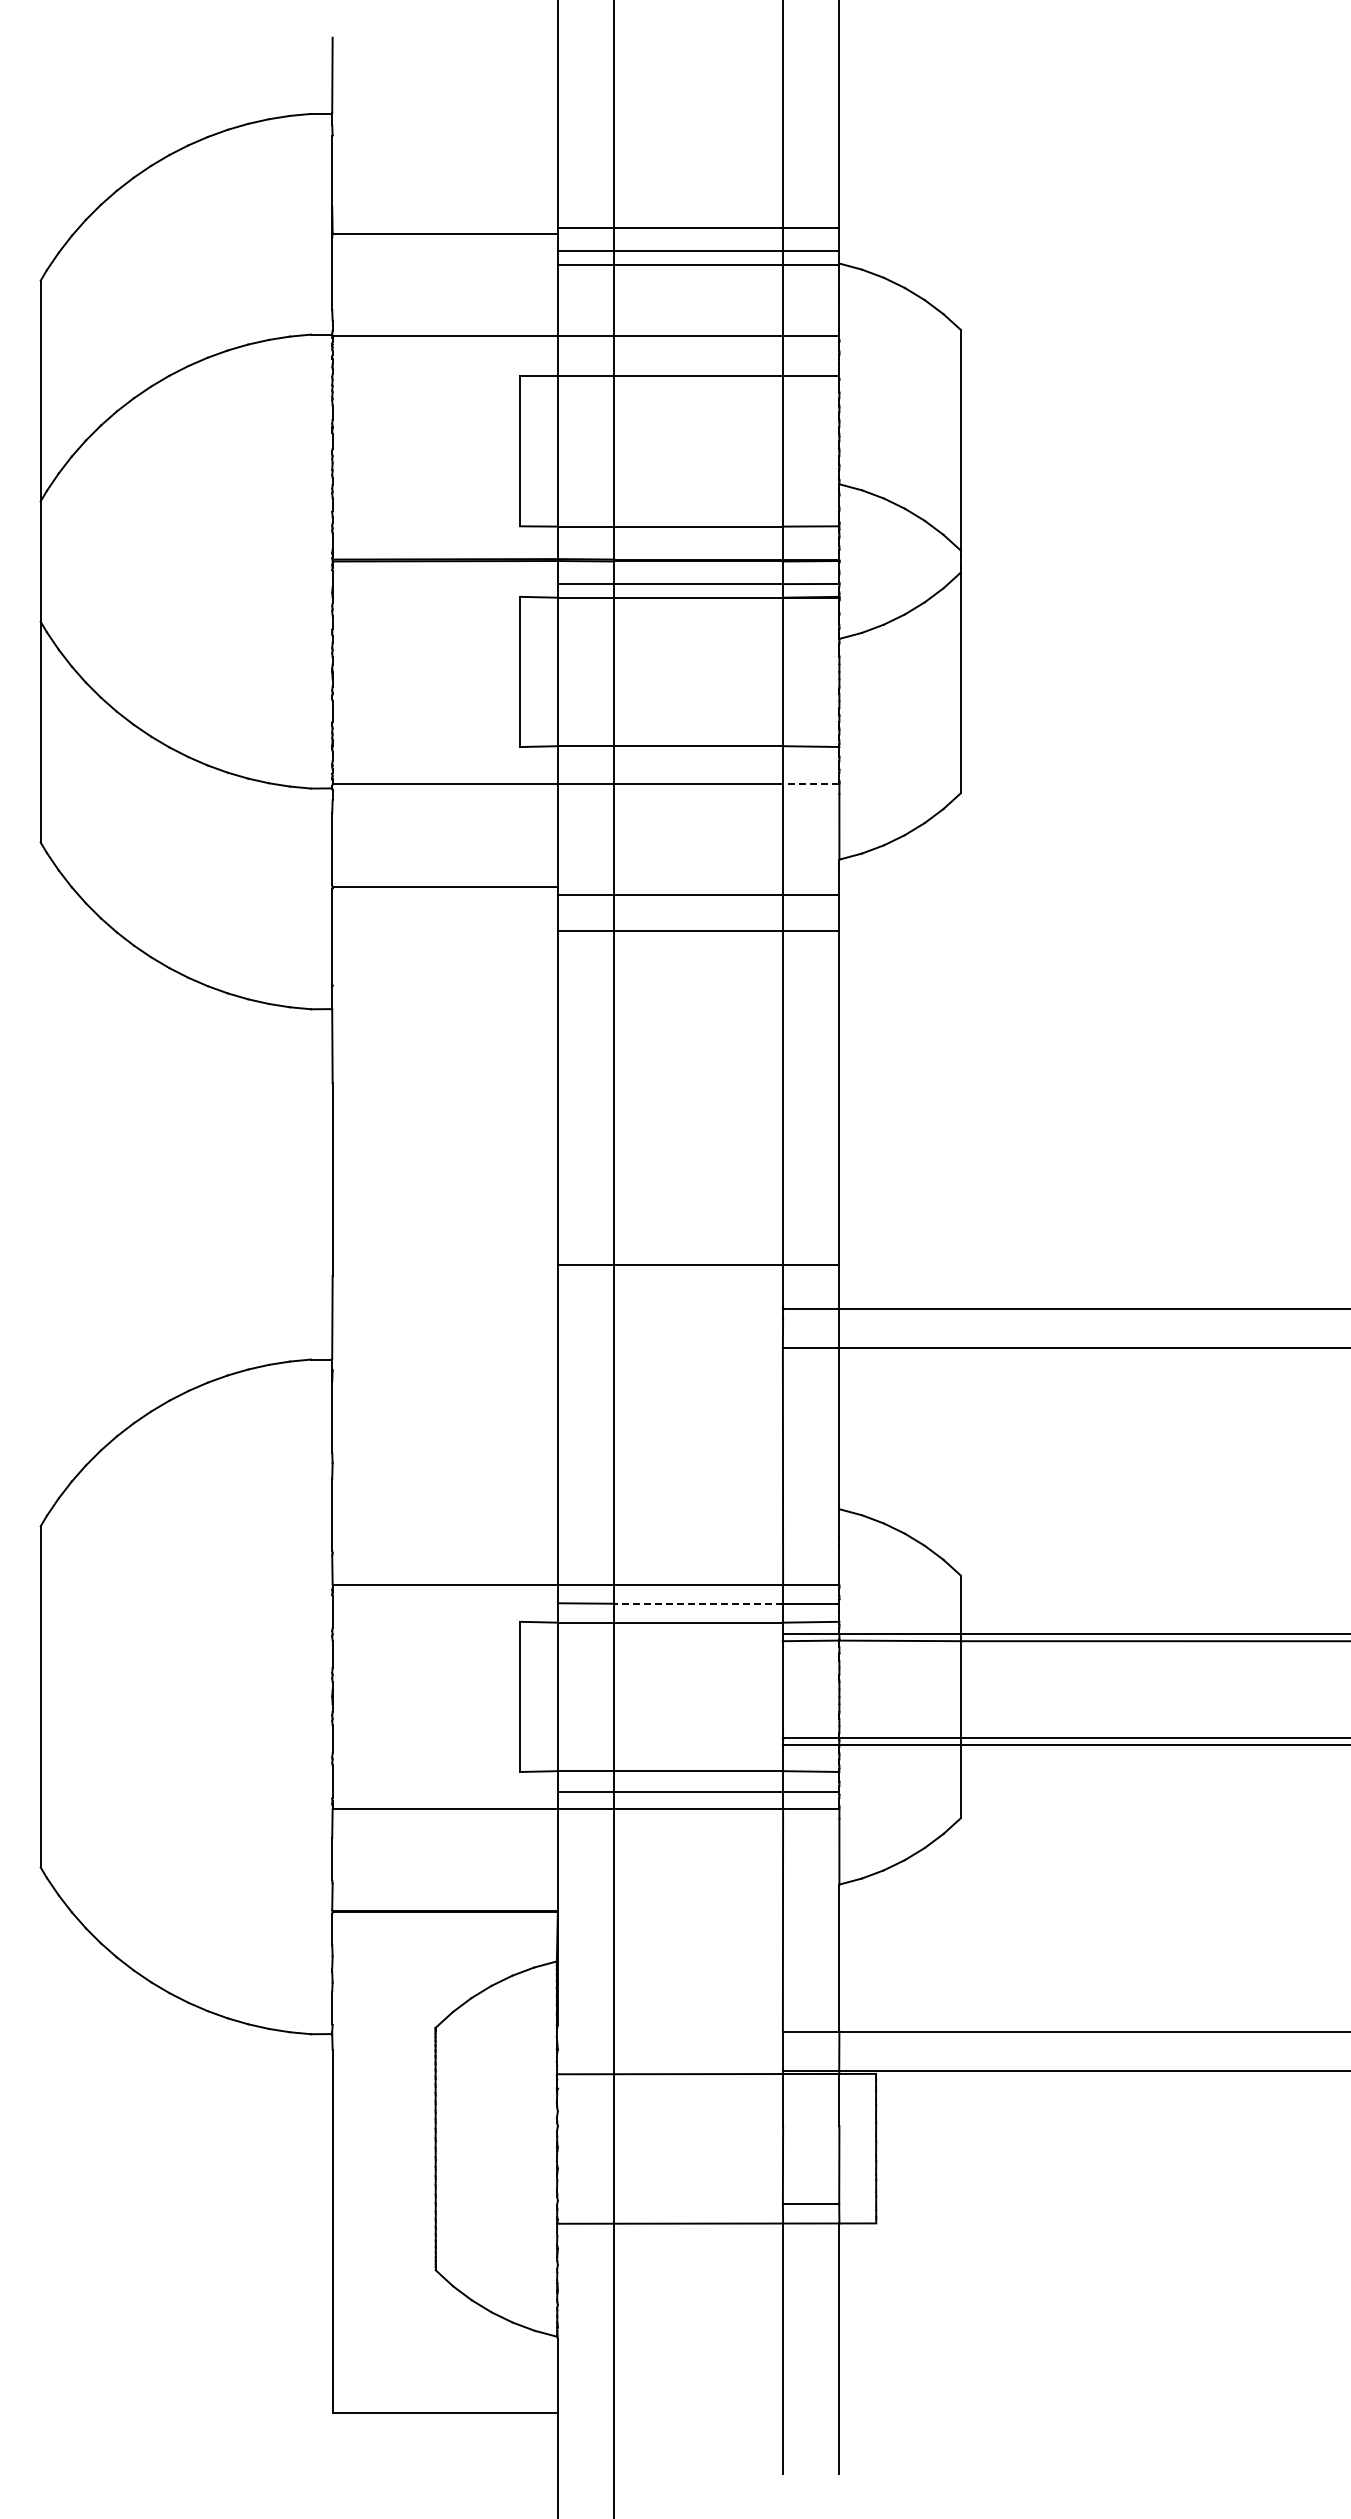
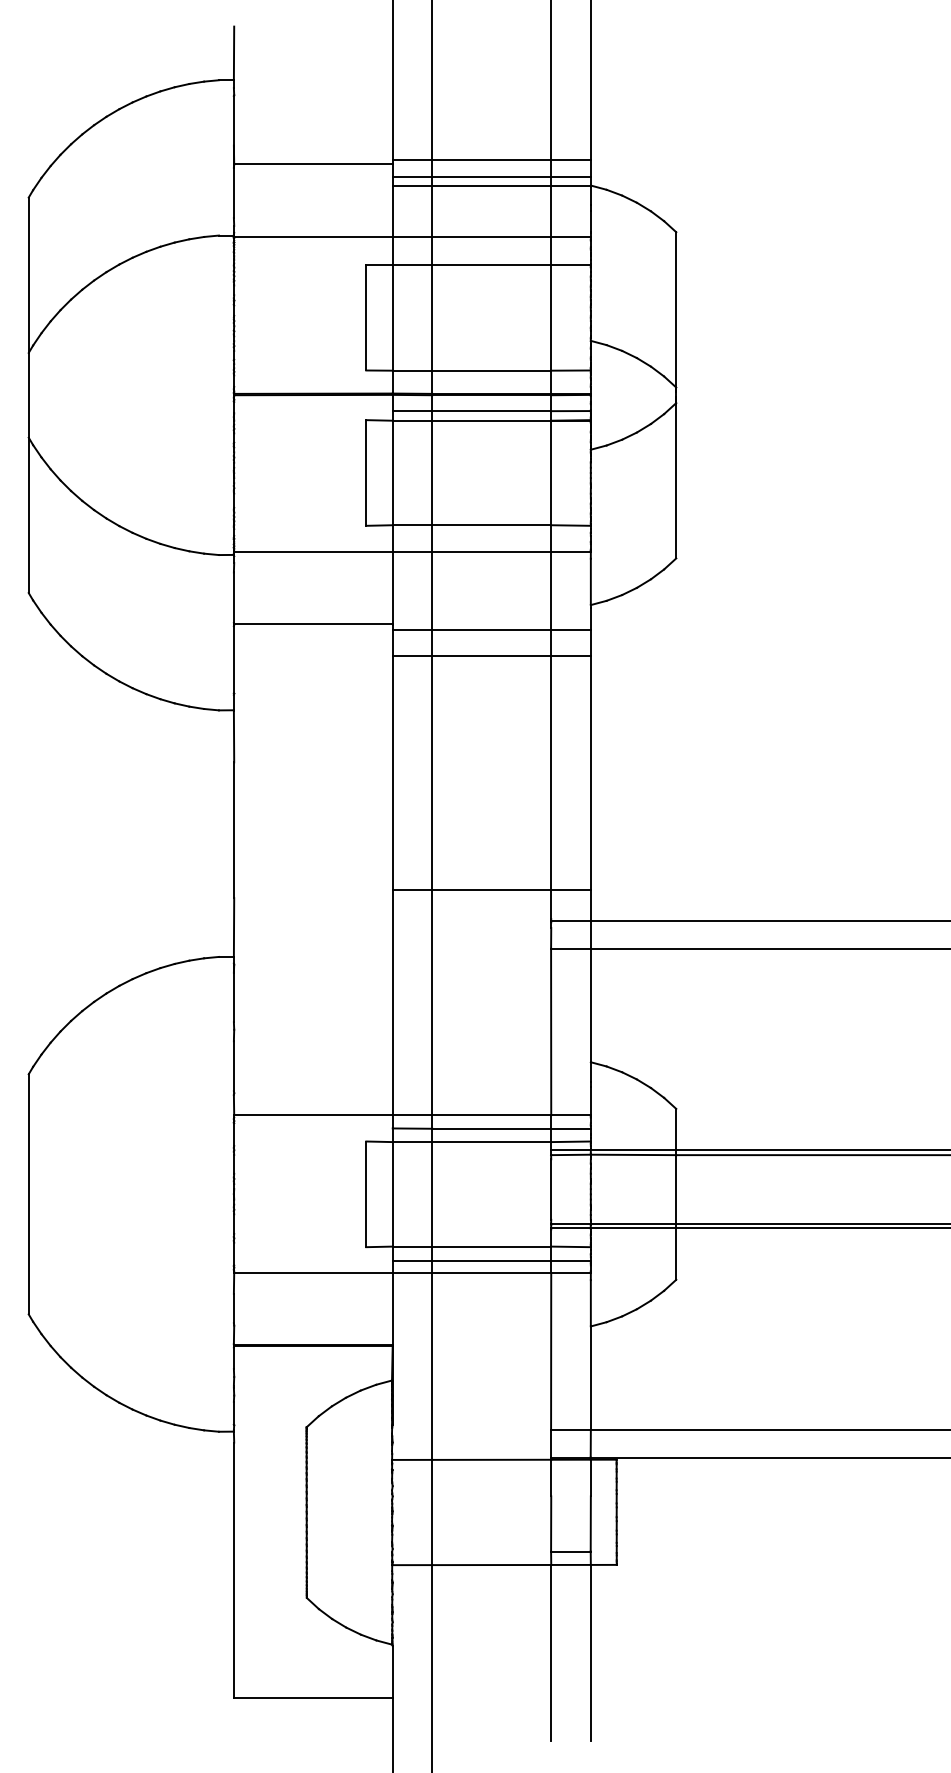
line: (810, 784) -> (570, 552), dashed -> solid
line: (698, 1603) -> (491, 1128), dashed -> solid

